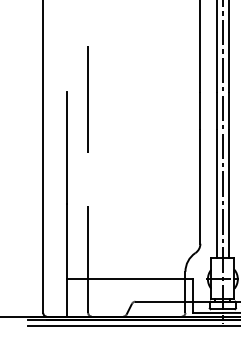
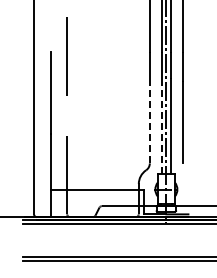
line: (199, 186) -> (149, 121), solid -> dashed
line: (216, 194) -> (161, 127), solid -> dashed

